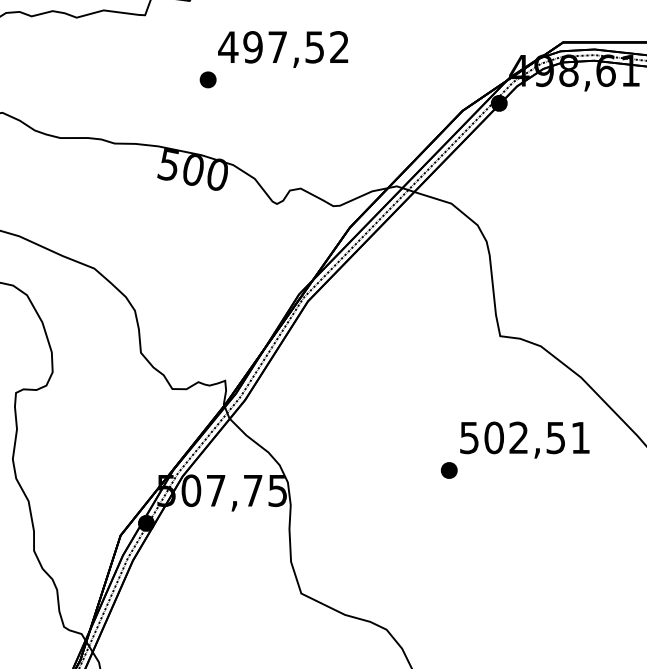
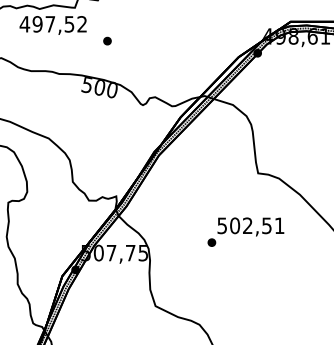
text: (281, 49) -> (52, 25), moved
text: (514, 448) -> (245, 231), moved

